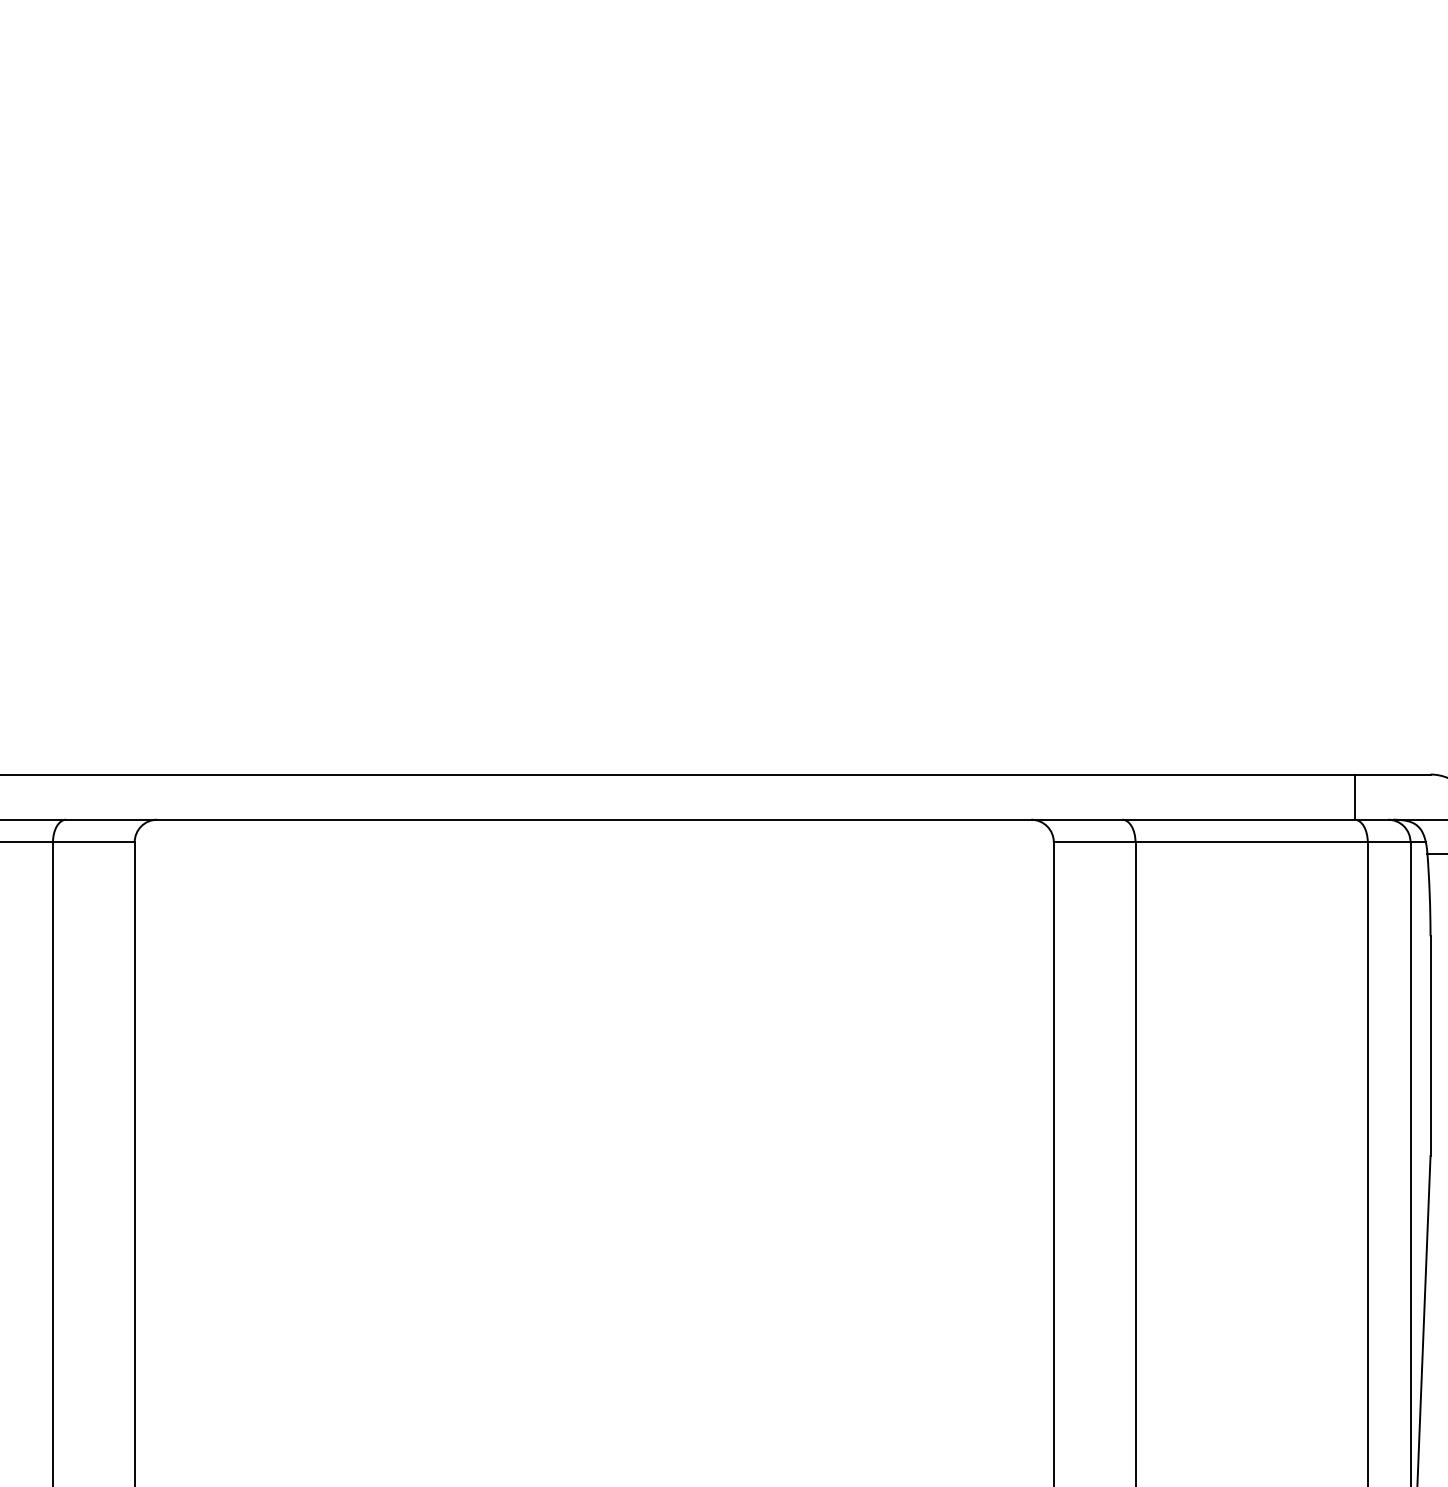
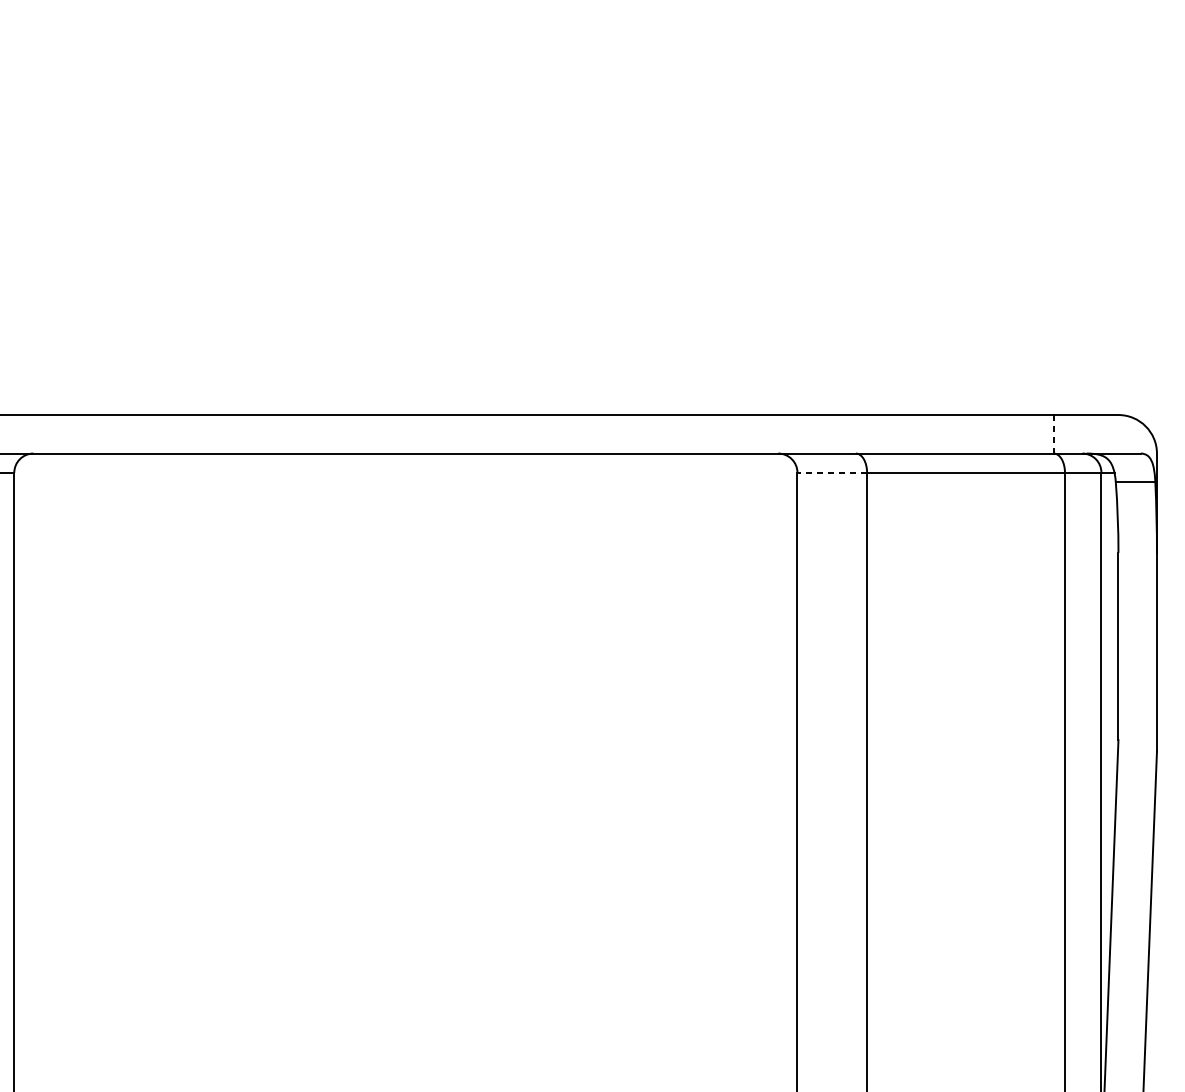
line: (1355, 797) -> (1054, 434), solid -> dashed
line: (1094, 842) -> (832, 472), solid -> dashed

